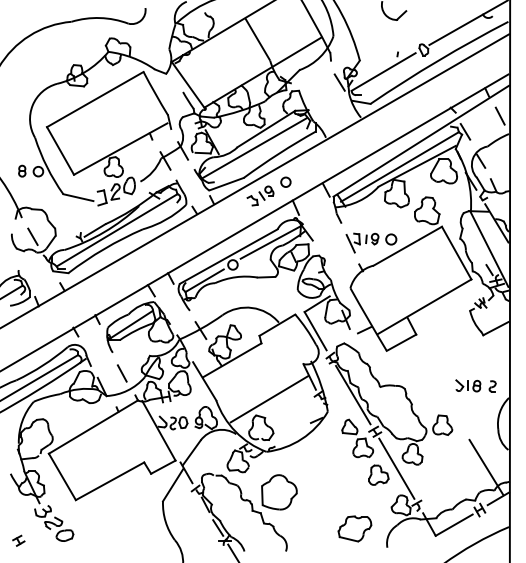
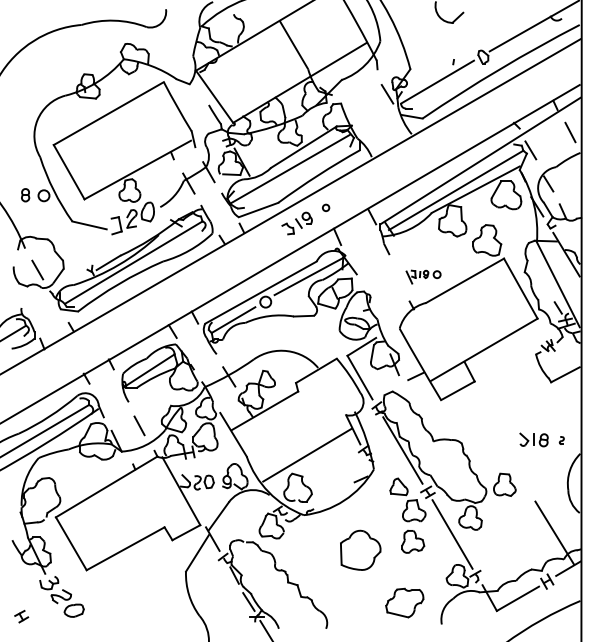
circle: (285, 181) -> (325, 207), size x0.6
part: (371, 242) -> (423, 276), size x0.6
part: (492, 386) -> (561, 440), size x0.6
part: (379, 474) -> (413, 541), moved
part: (279, 491) -> (360, 549), moved

